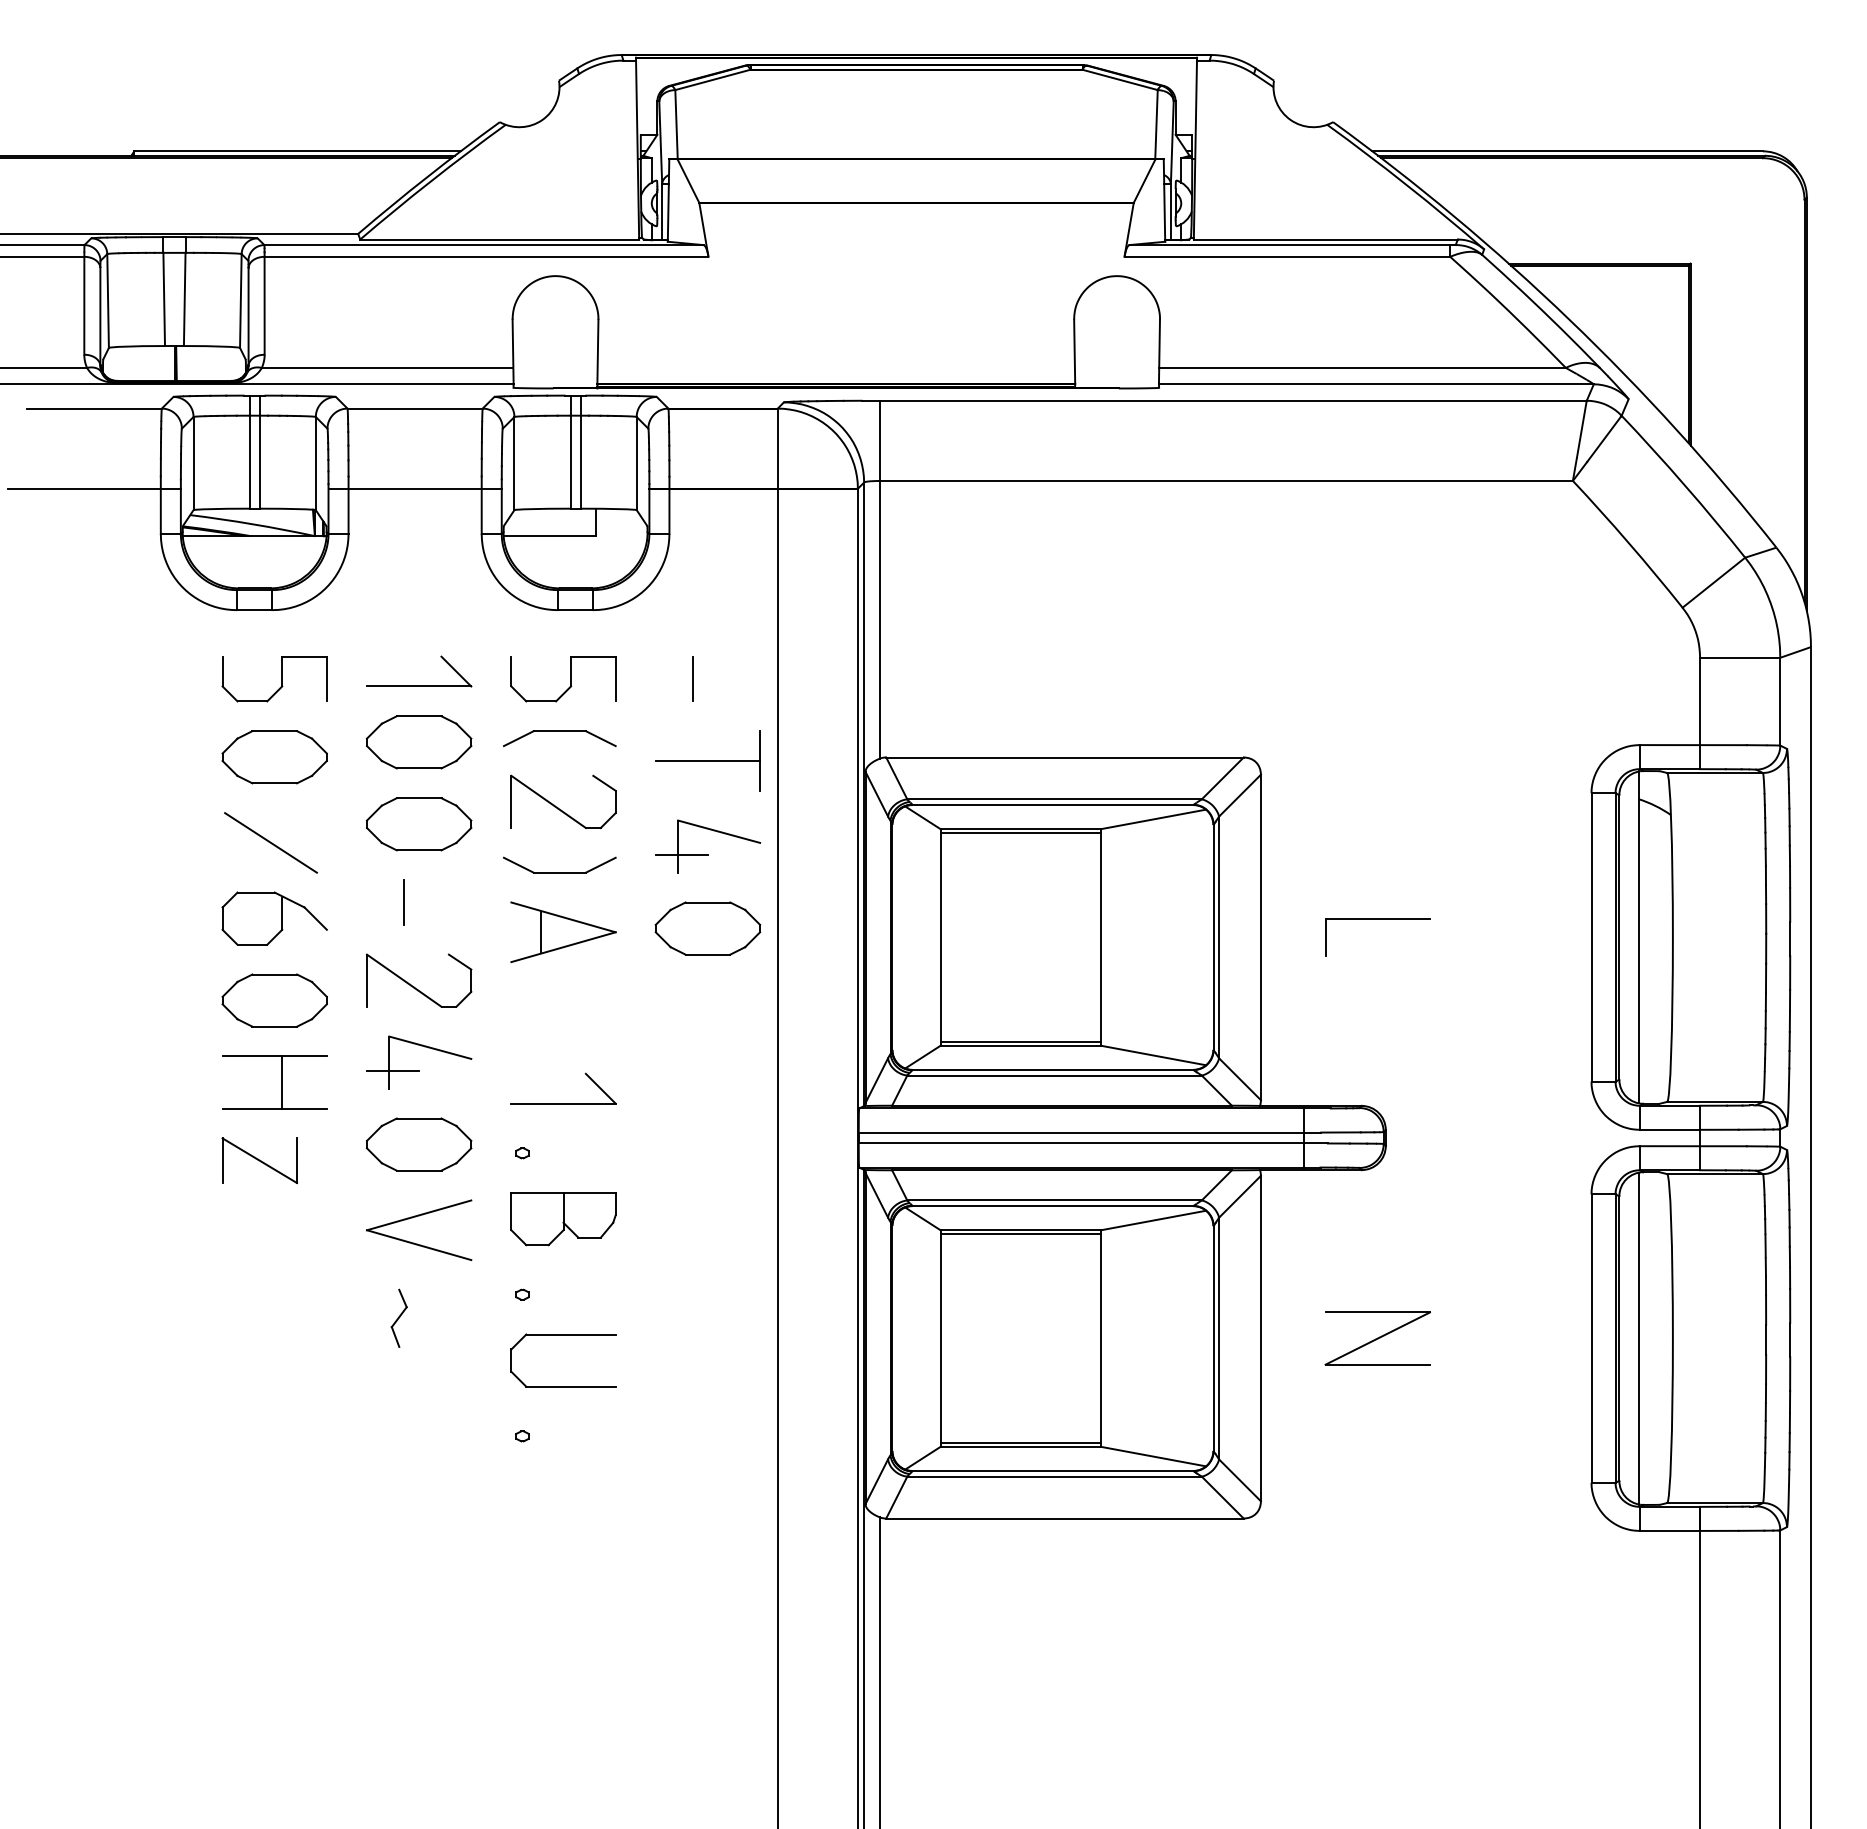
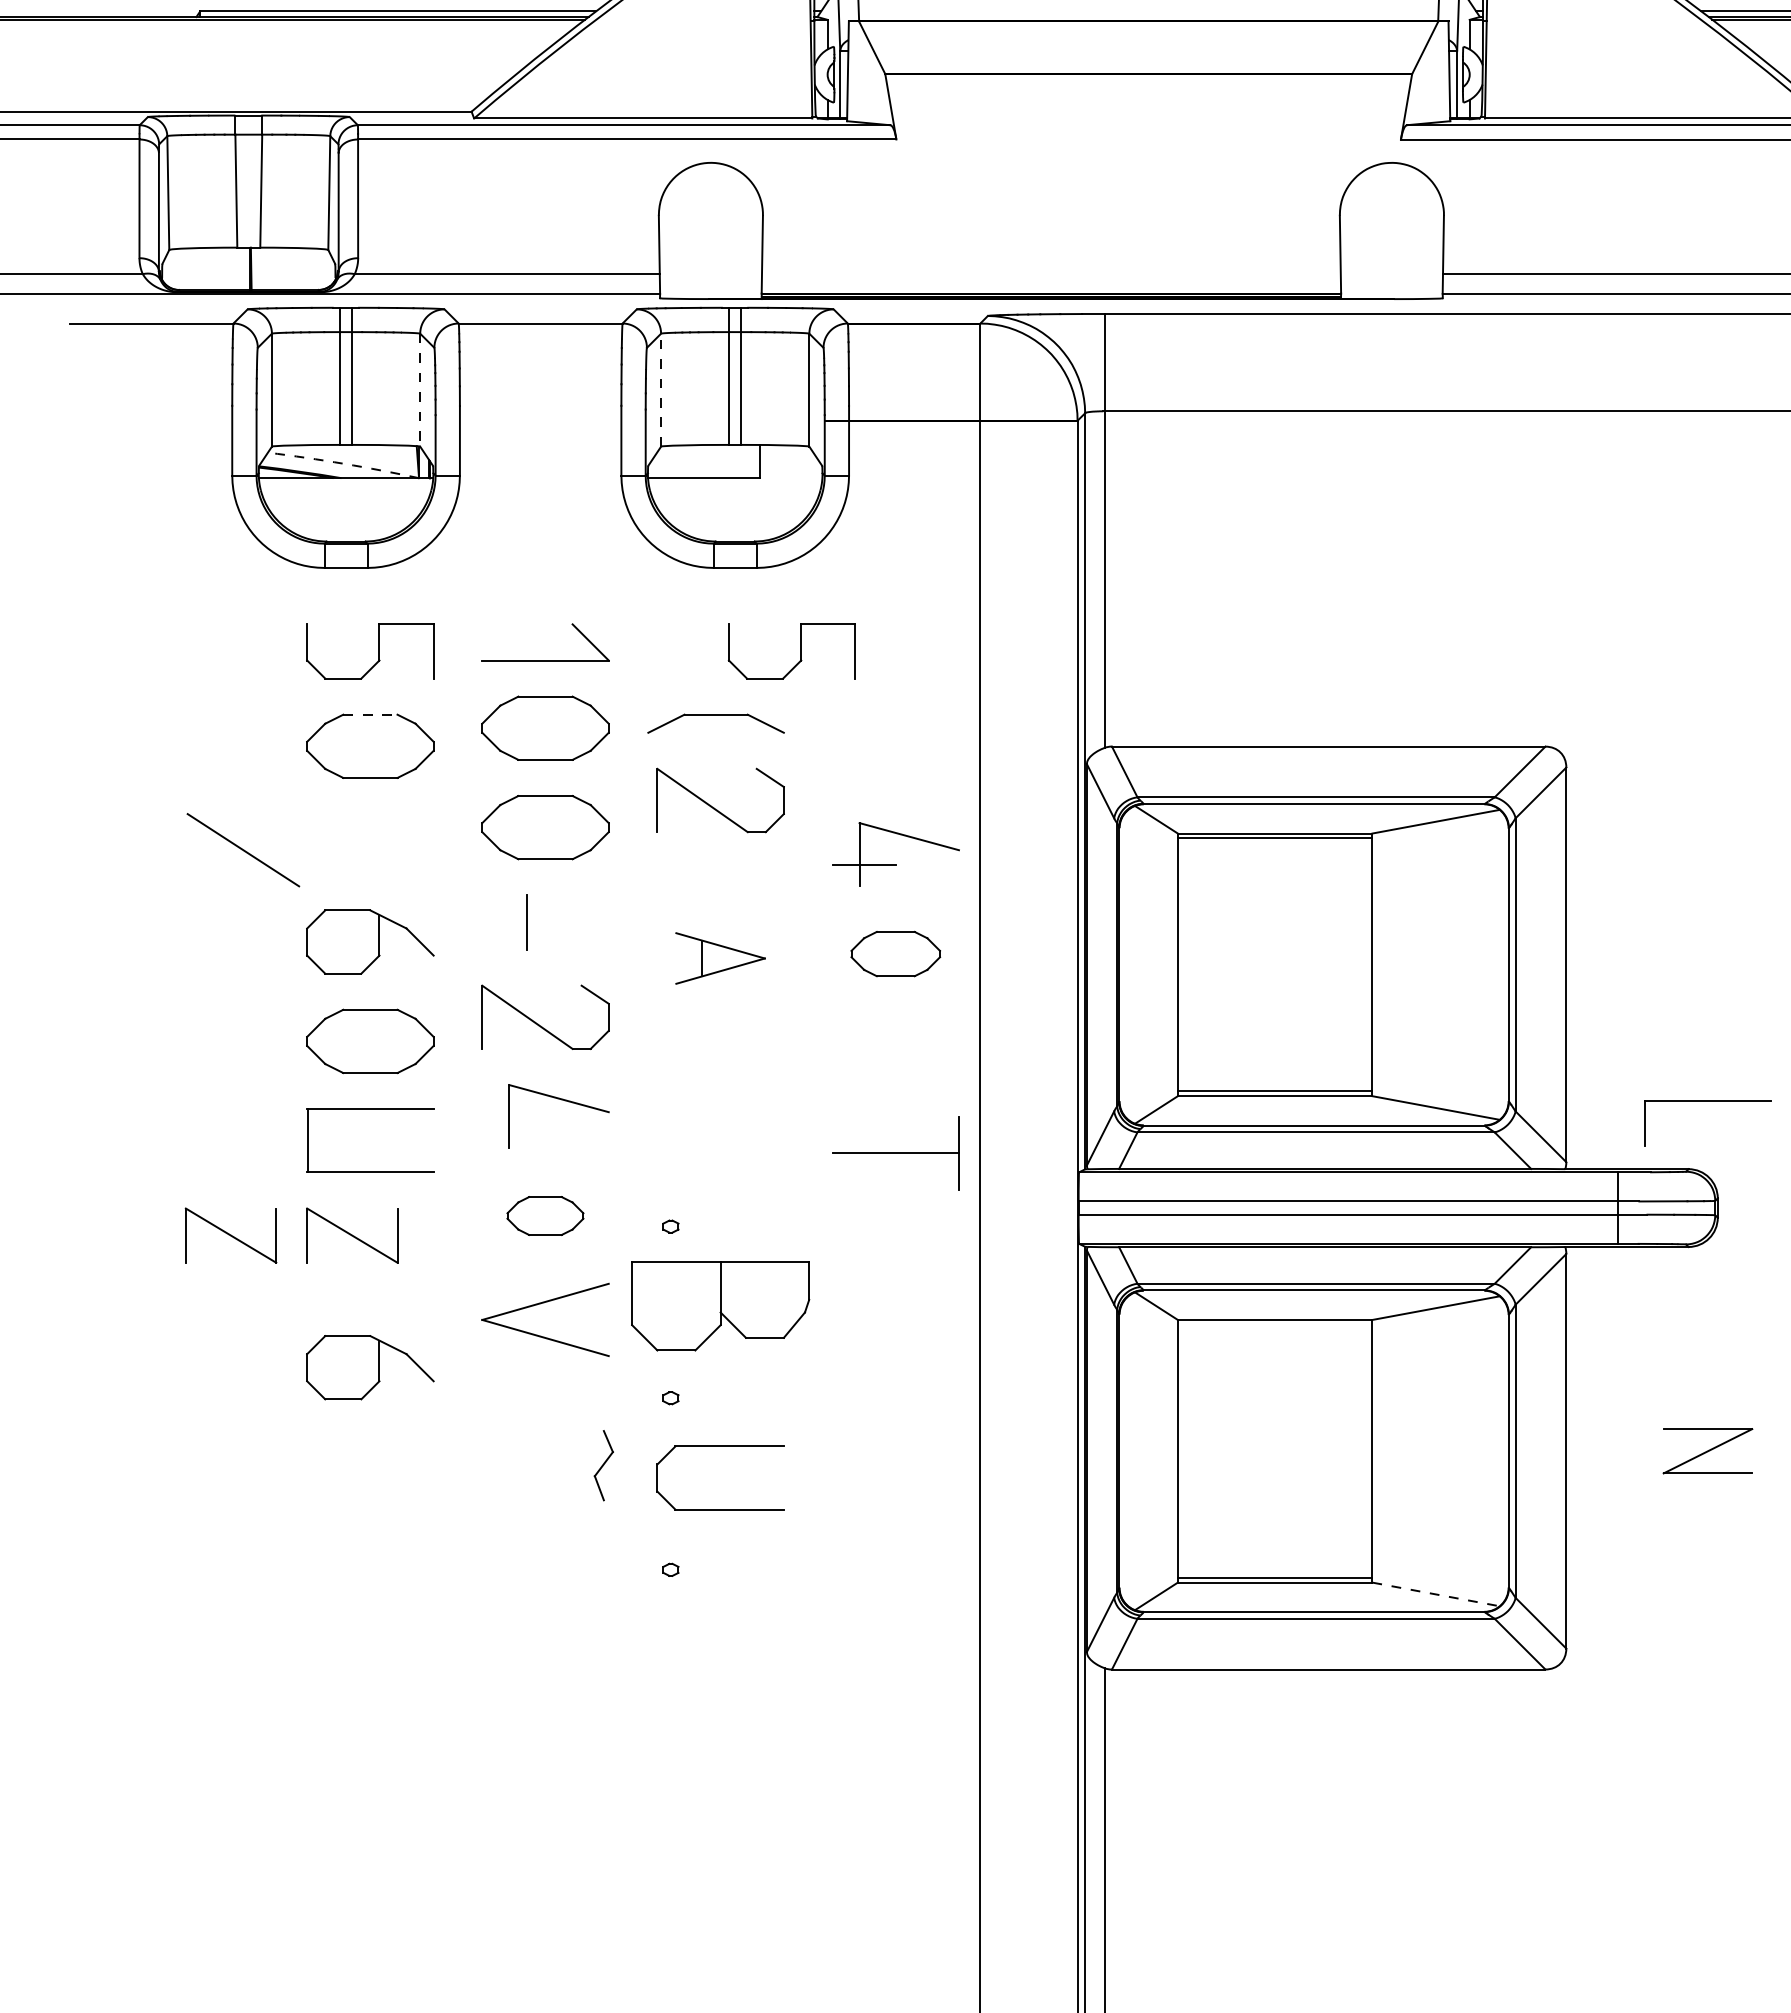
line: (315, 463) -> (419, 390), solid -> dashed
line: (514, 463) -> (661, 390), solid -> dashed
line: (93, 488) -> (150, 420), removed
line: (414, 488) -> (539, 420), removed
arc: (252, 524) -> (343, 464), solid -> dashed
line: (693, 678) -> (878, 650), removed
part: (570, 679) -> (800, 652), moved
line: (275, 731) -> (371, 715), solid -> dashed
part: (707, 760) -> (895, 1152), moved
line: (270, 842) -> (242, 849), moved
part: (559, 872) -> (715, 886), removed
part: (1377, 919) -> (1707, 1101), moved
part: (707, 928) -> (895, 954), size x0.7
part: (563, 931) -> (720, 957), size x0.7
line: (393, 1071) -> (514, 1127), removed
line: (282, 1082) -> (308, 1140), moved
part: (563, 1103) -> (720, 1166), removed
part: (418, 1144) -> (544, 1215), size x0.6
part: (159, 1160) -> (230, 1235), added
part: (563, 1219) -> (720, 1306), size x1.4
line: (1020, 1234) -> (1274, 1325), removed
part: (274, 1269) -> (370, 1367), added
part: (398, 1317) -> (602, 1464), moved
part: (1377, 1338) -> (1707, 1451), size x0.7
line: (1154, 1456) -> (1437, 1594), solid -> dashed

